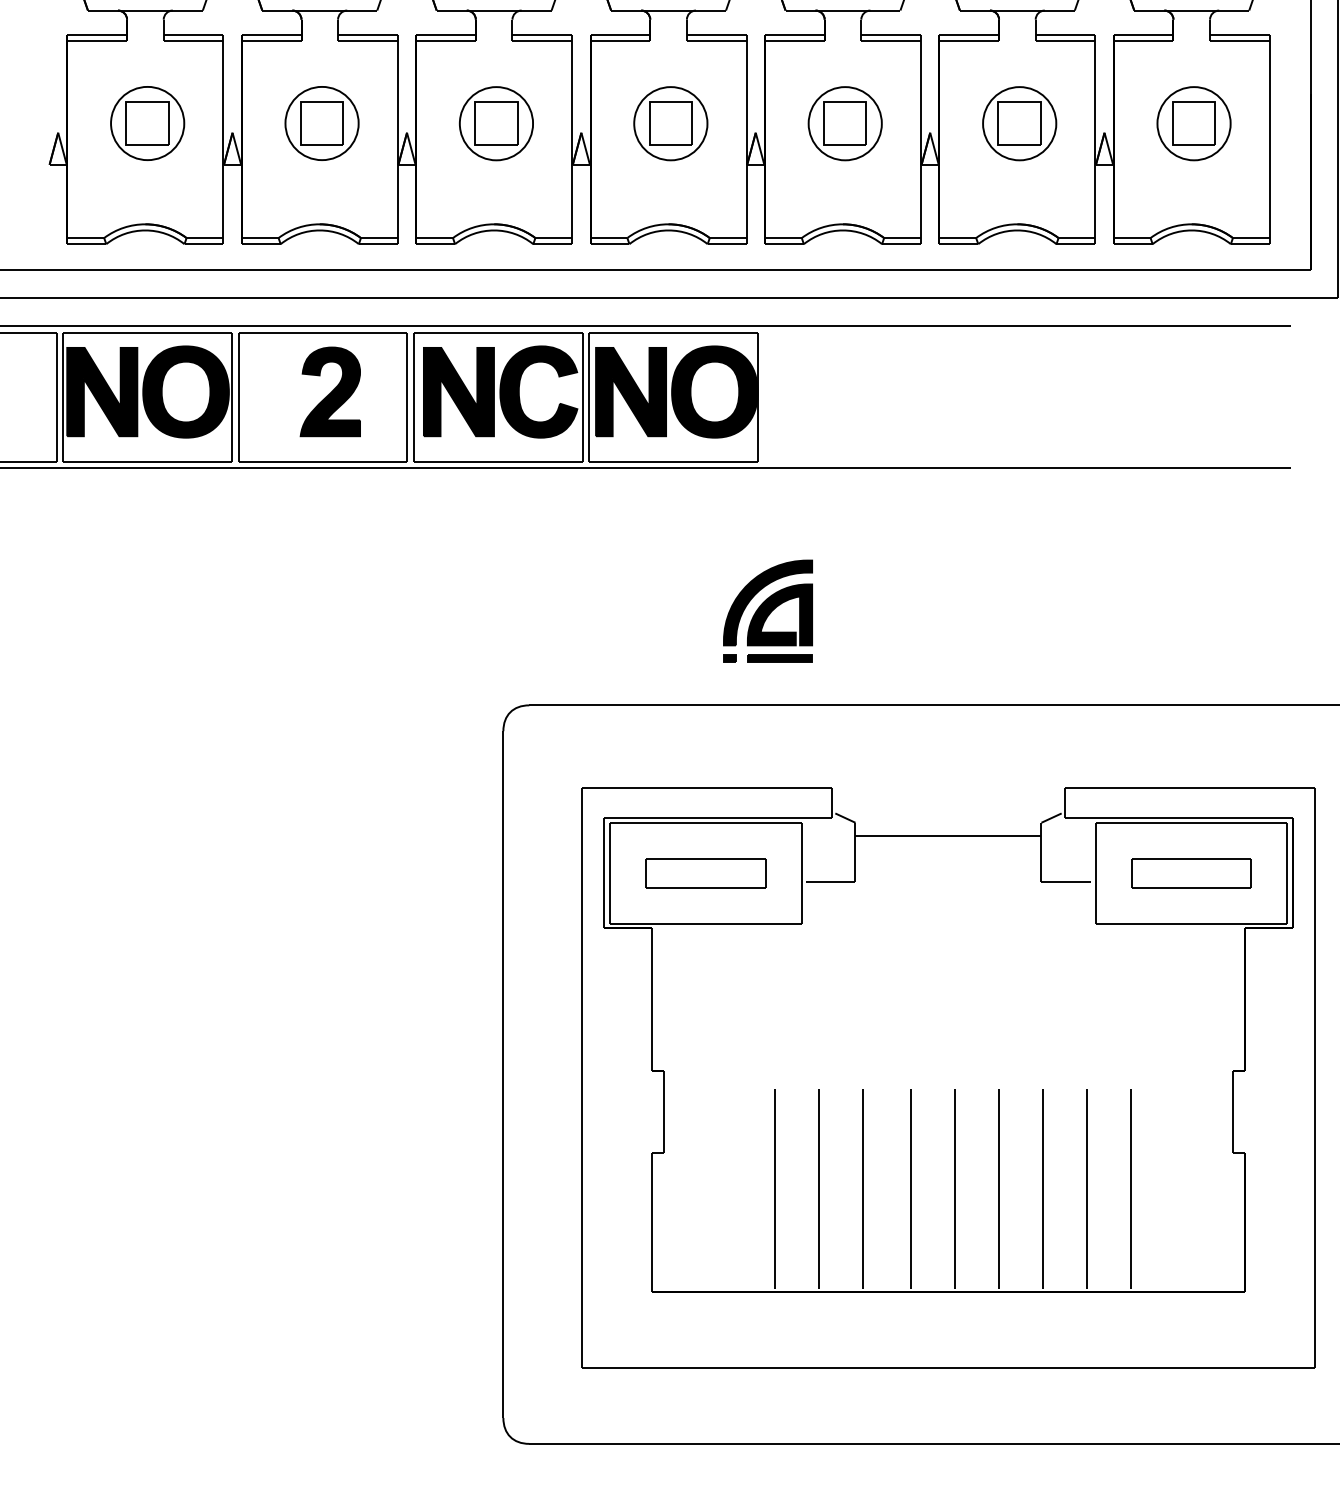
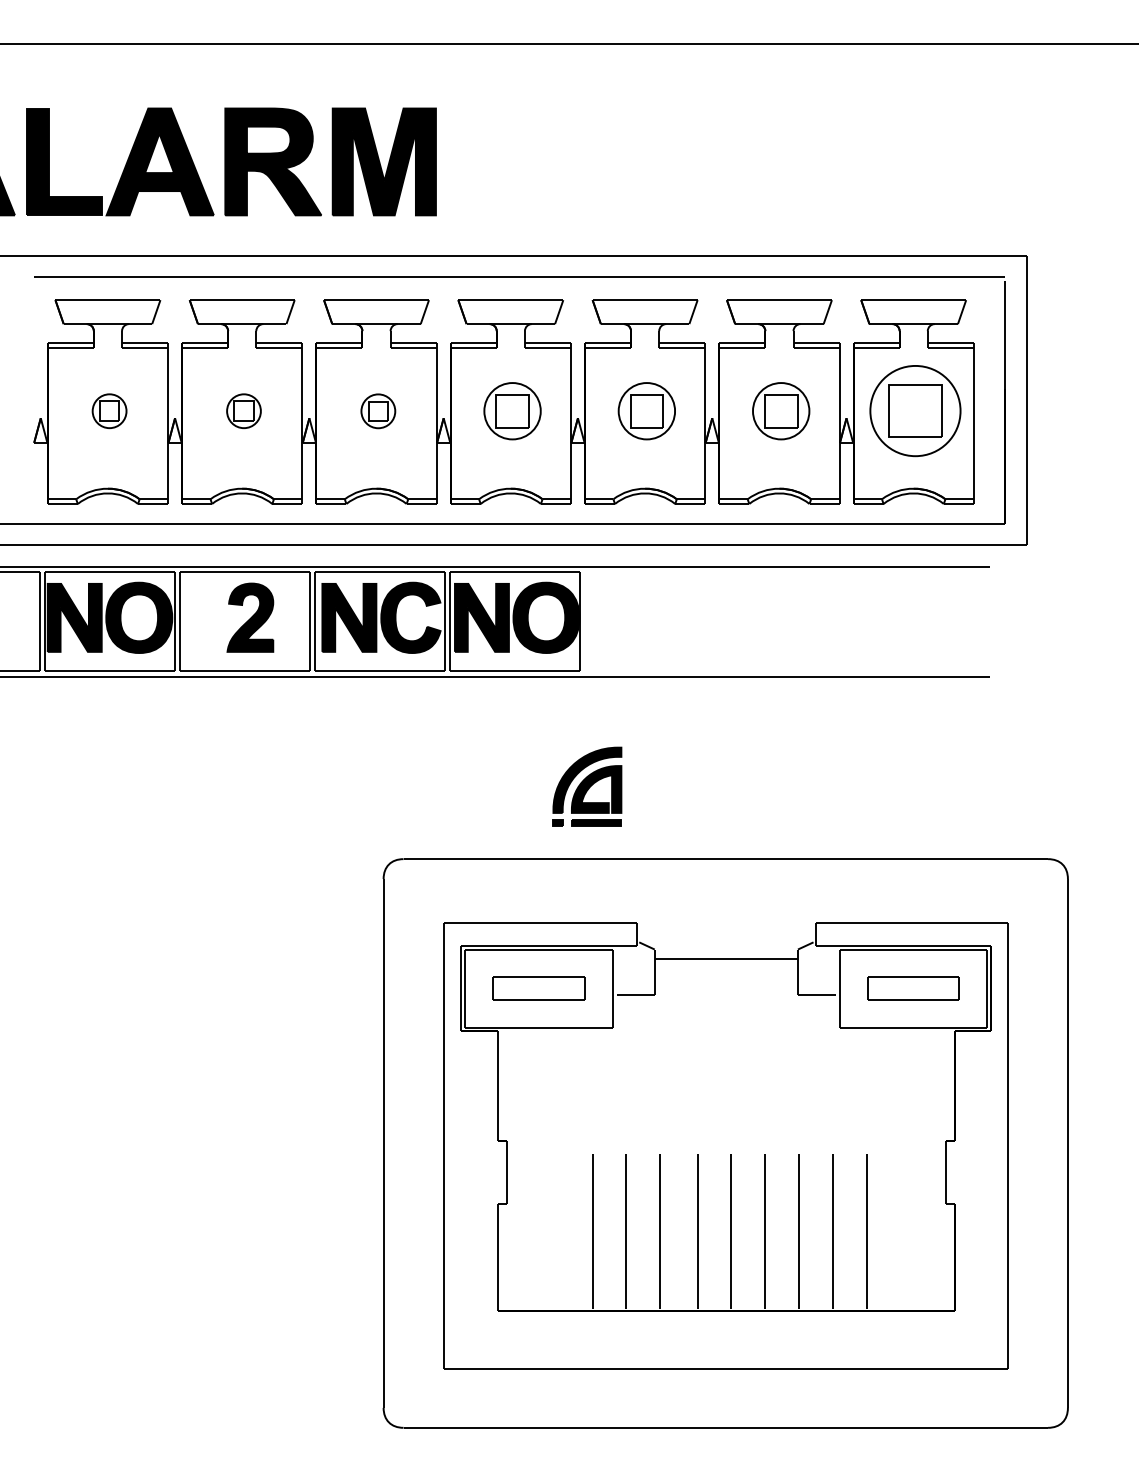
part: (147, 124) -> (109, 411), size x0.6
part: (321, 124) -> (243, 411), size x0.6
part: (496, 124) -> (378, 411), size x0.6
part: (1194, 124) -> (915, 411), size x1.6

